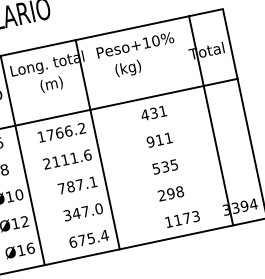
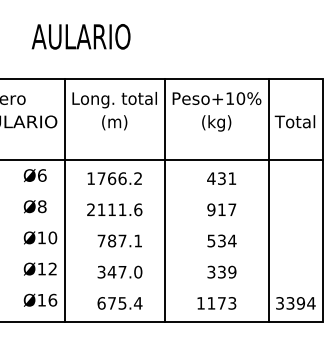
text: (128, 69) -> (216, 123), moved
line: (211, 120) -> (268, 200), moved
text: (168, 137) -> (232, 209), 911 -> 917
line: (97, 144) -> (164, 200), moved
text: (174, 164) -> (232, 240), 535 -> 534
text: (170, 193) -> (221, 271), 298 -> 339
text: (182, 219) -> (216, 303), moved

